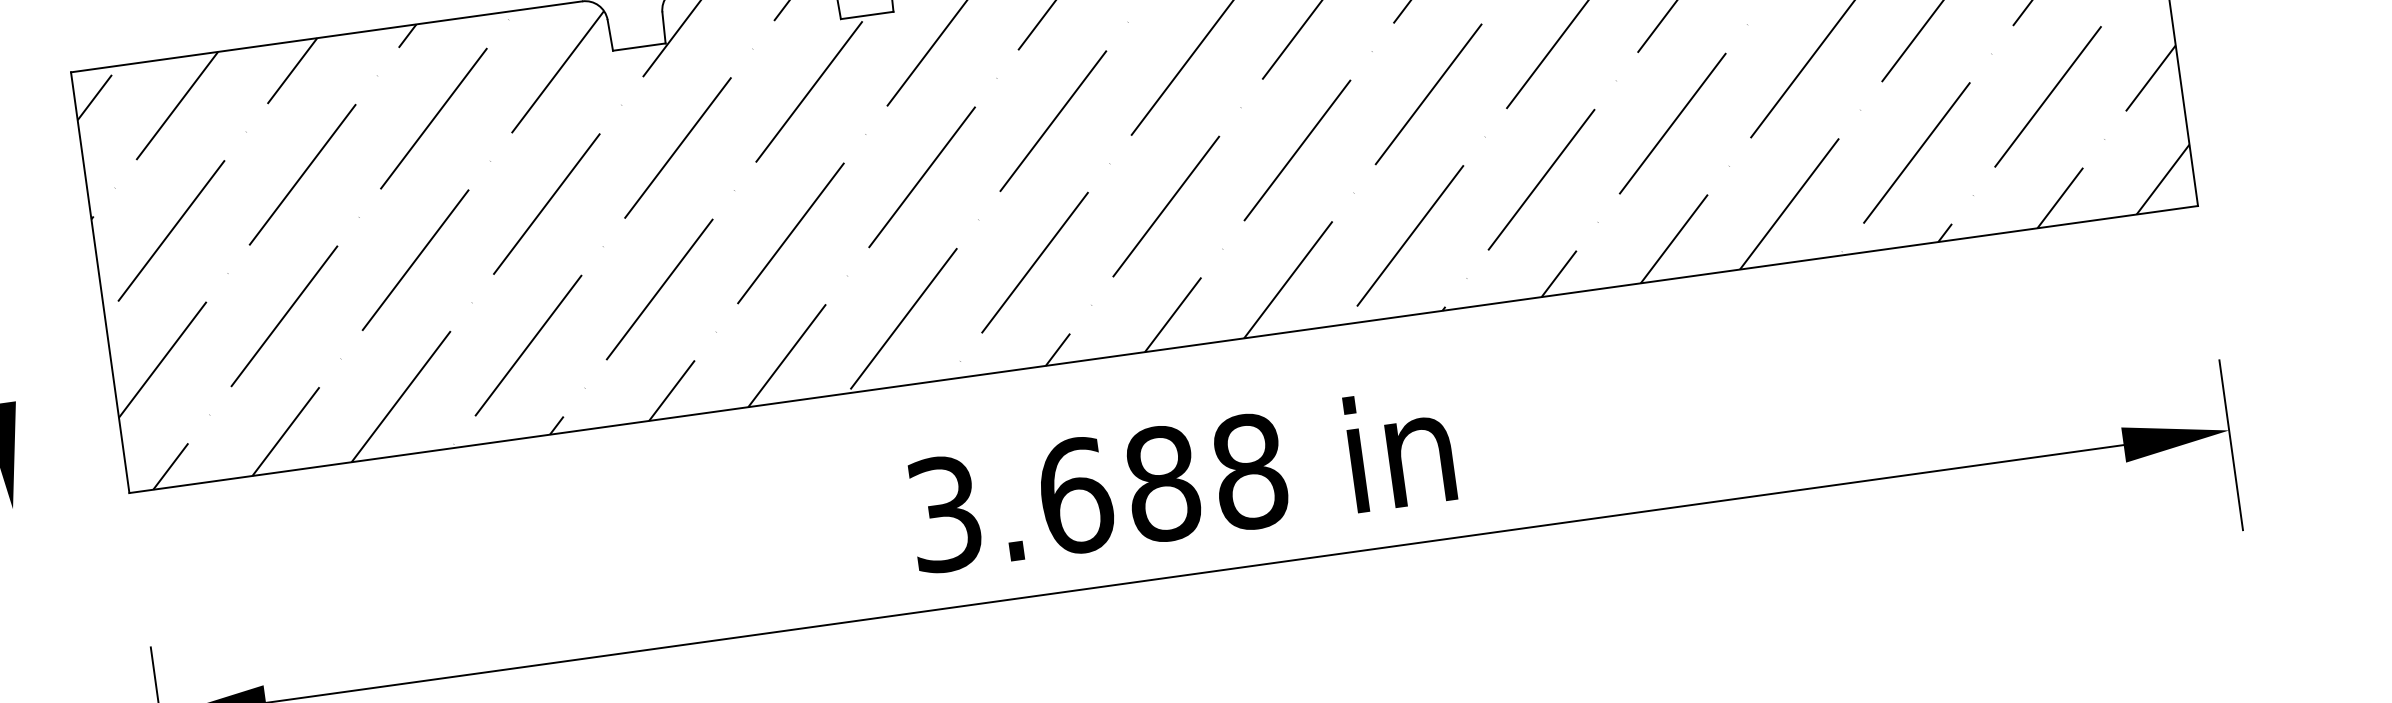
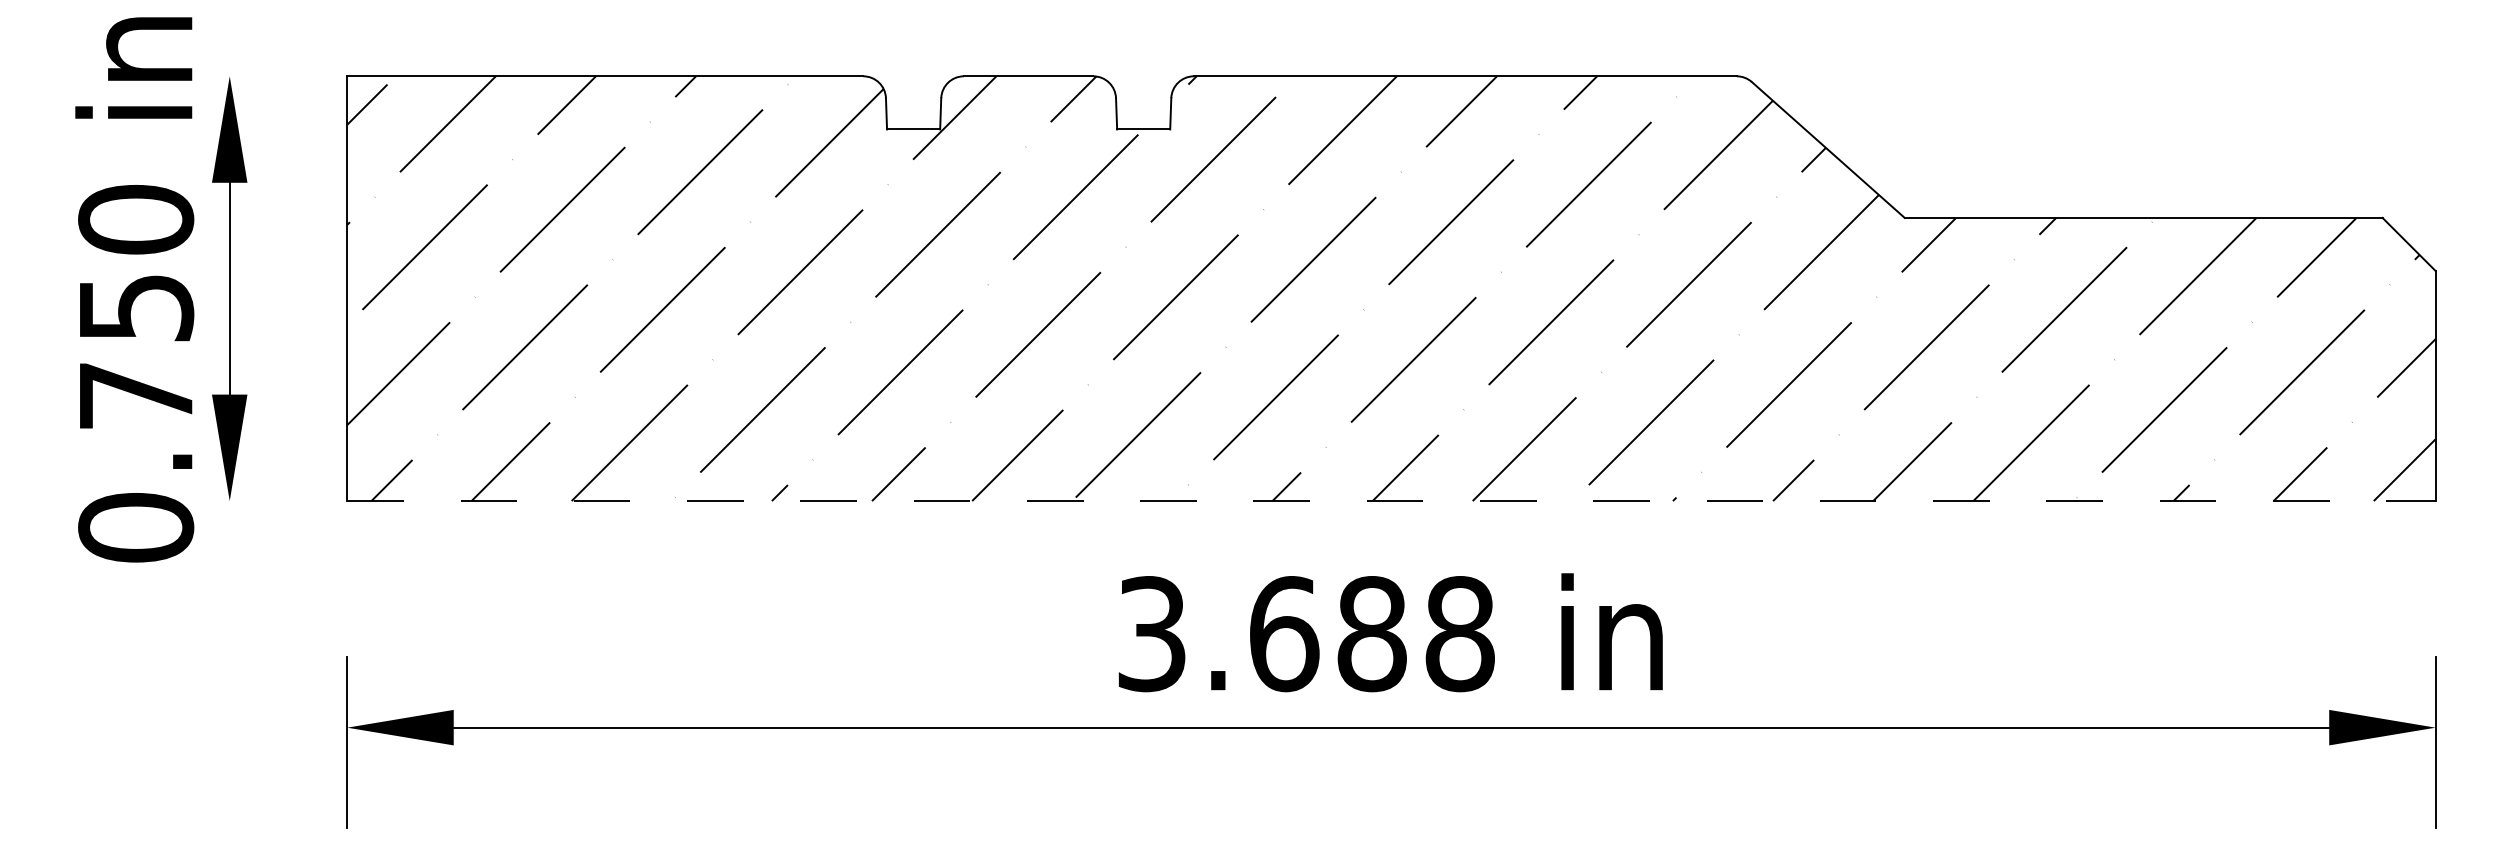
line: (1163, 349) -> (1391, 501), solid -> dashed

